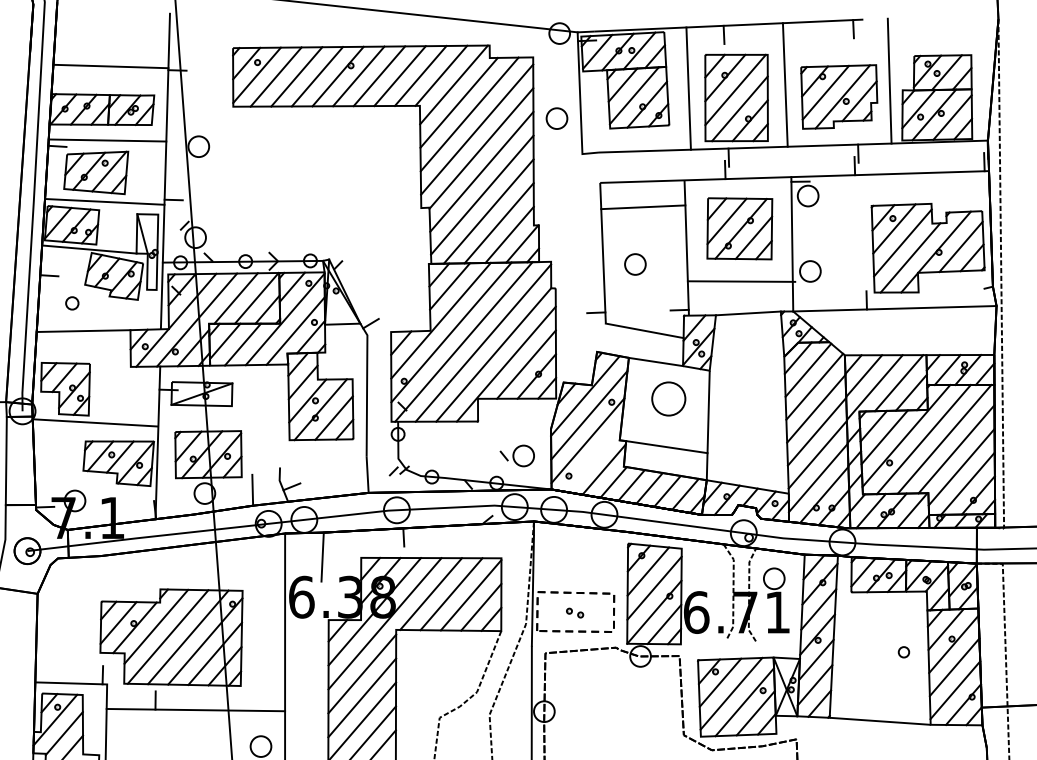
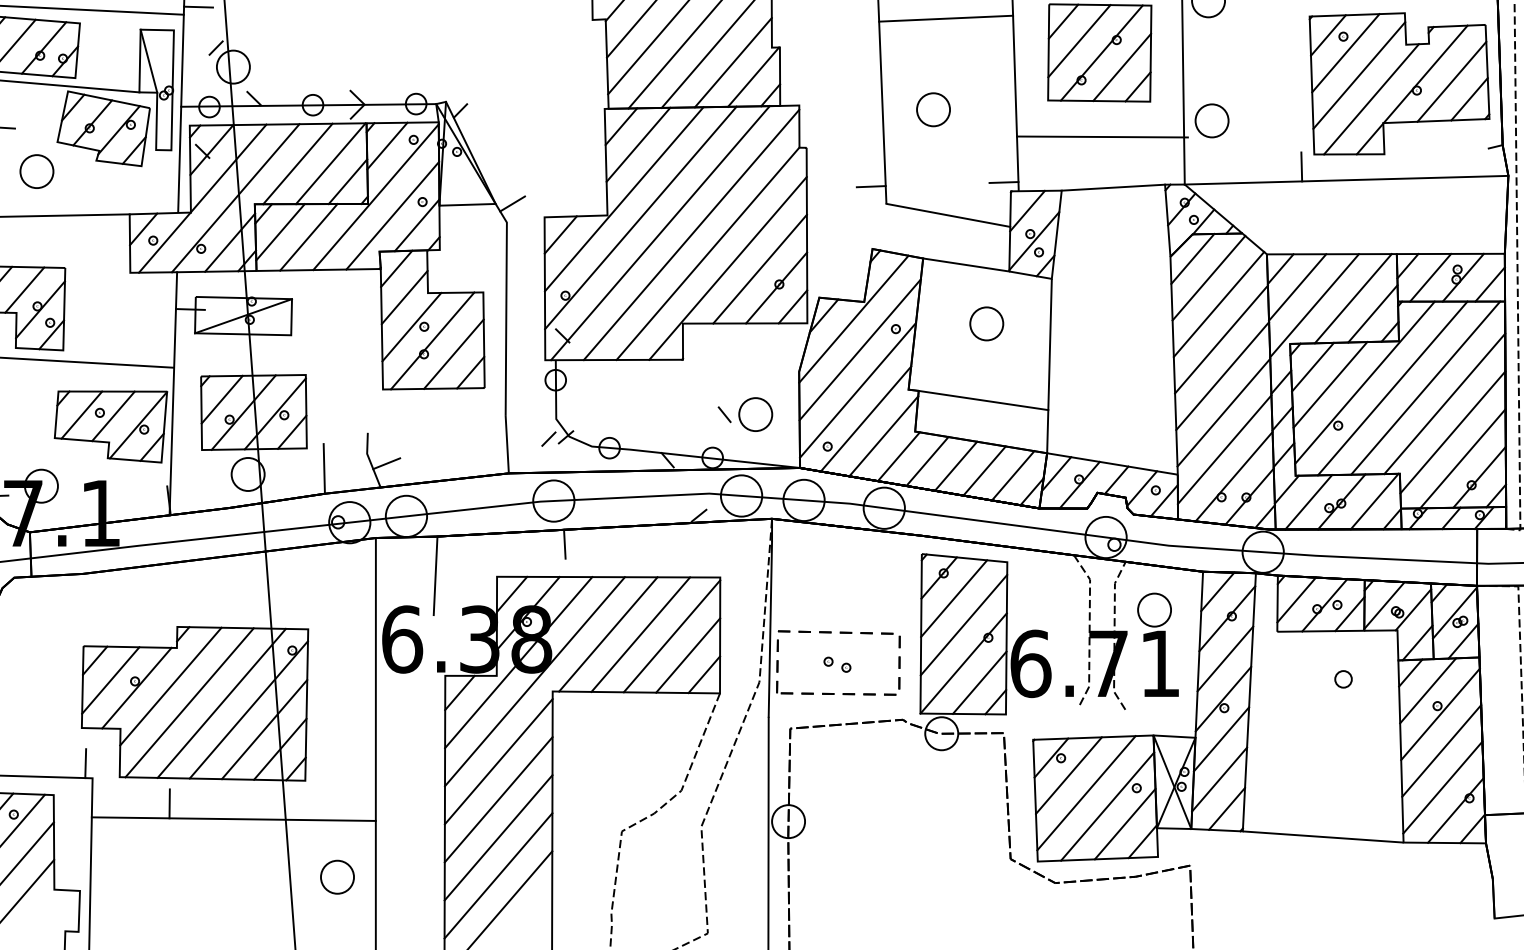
part: (72, 303) -> (37, 171), size x1.67
part: (668, 398) -> (986, 323), size x0.62
line: (592, 458) -> (865, 418), added
part: (903, 652) -> (1342, 679), moved

